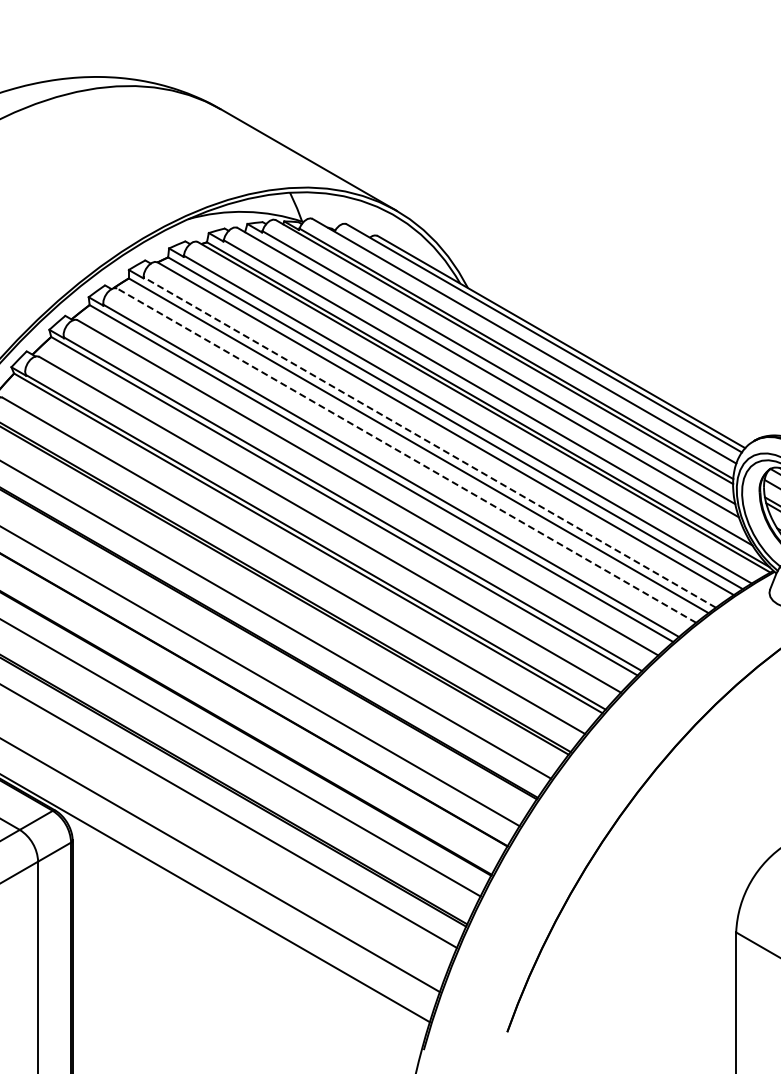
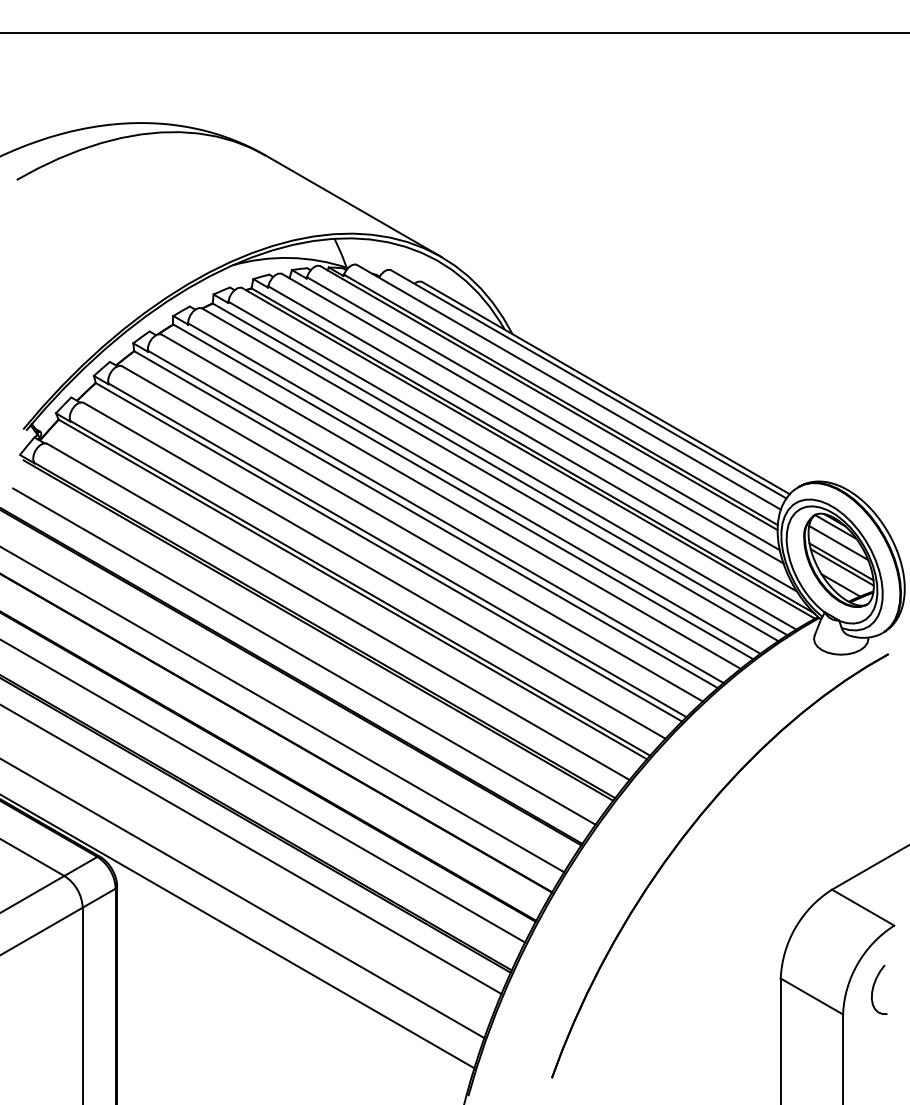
line: (429, 442) -> (474, 488), dashed -> solid
line: (405, 455) -> (450, 501), dashed -> solid

